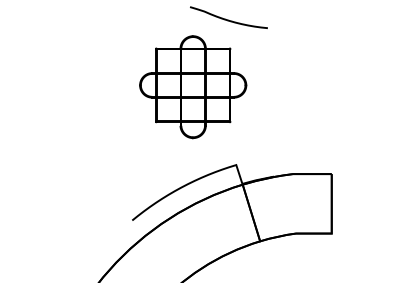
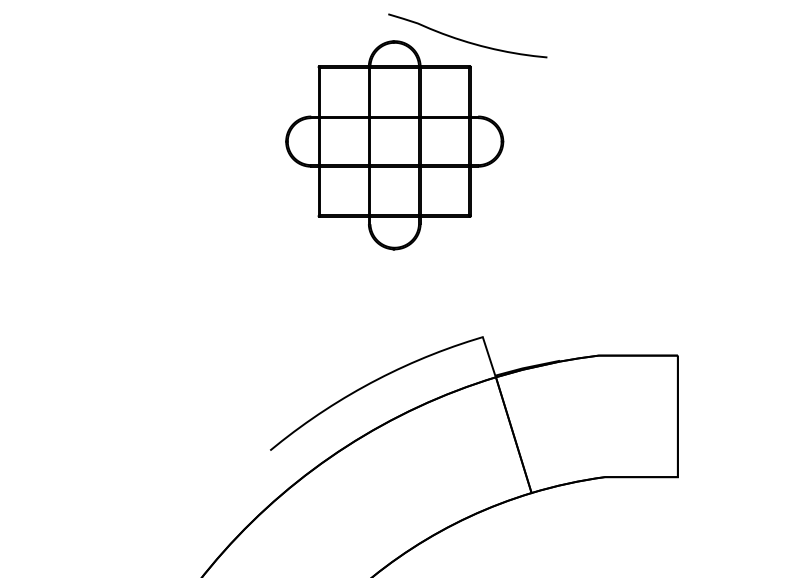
part: (193, 87) -> (395, 145), moved

